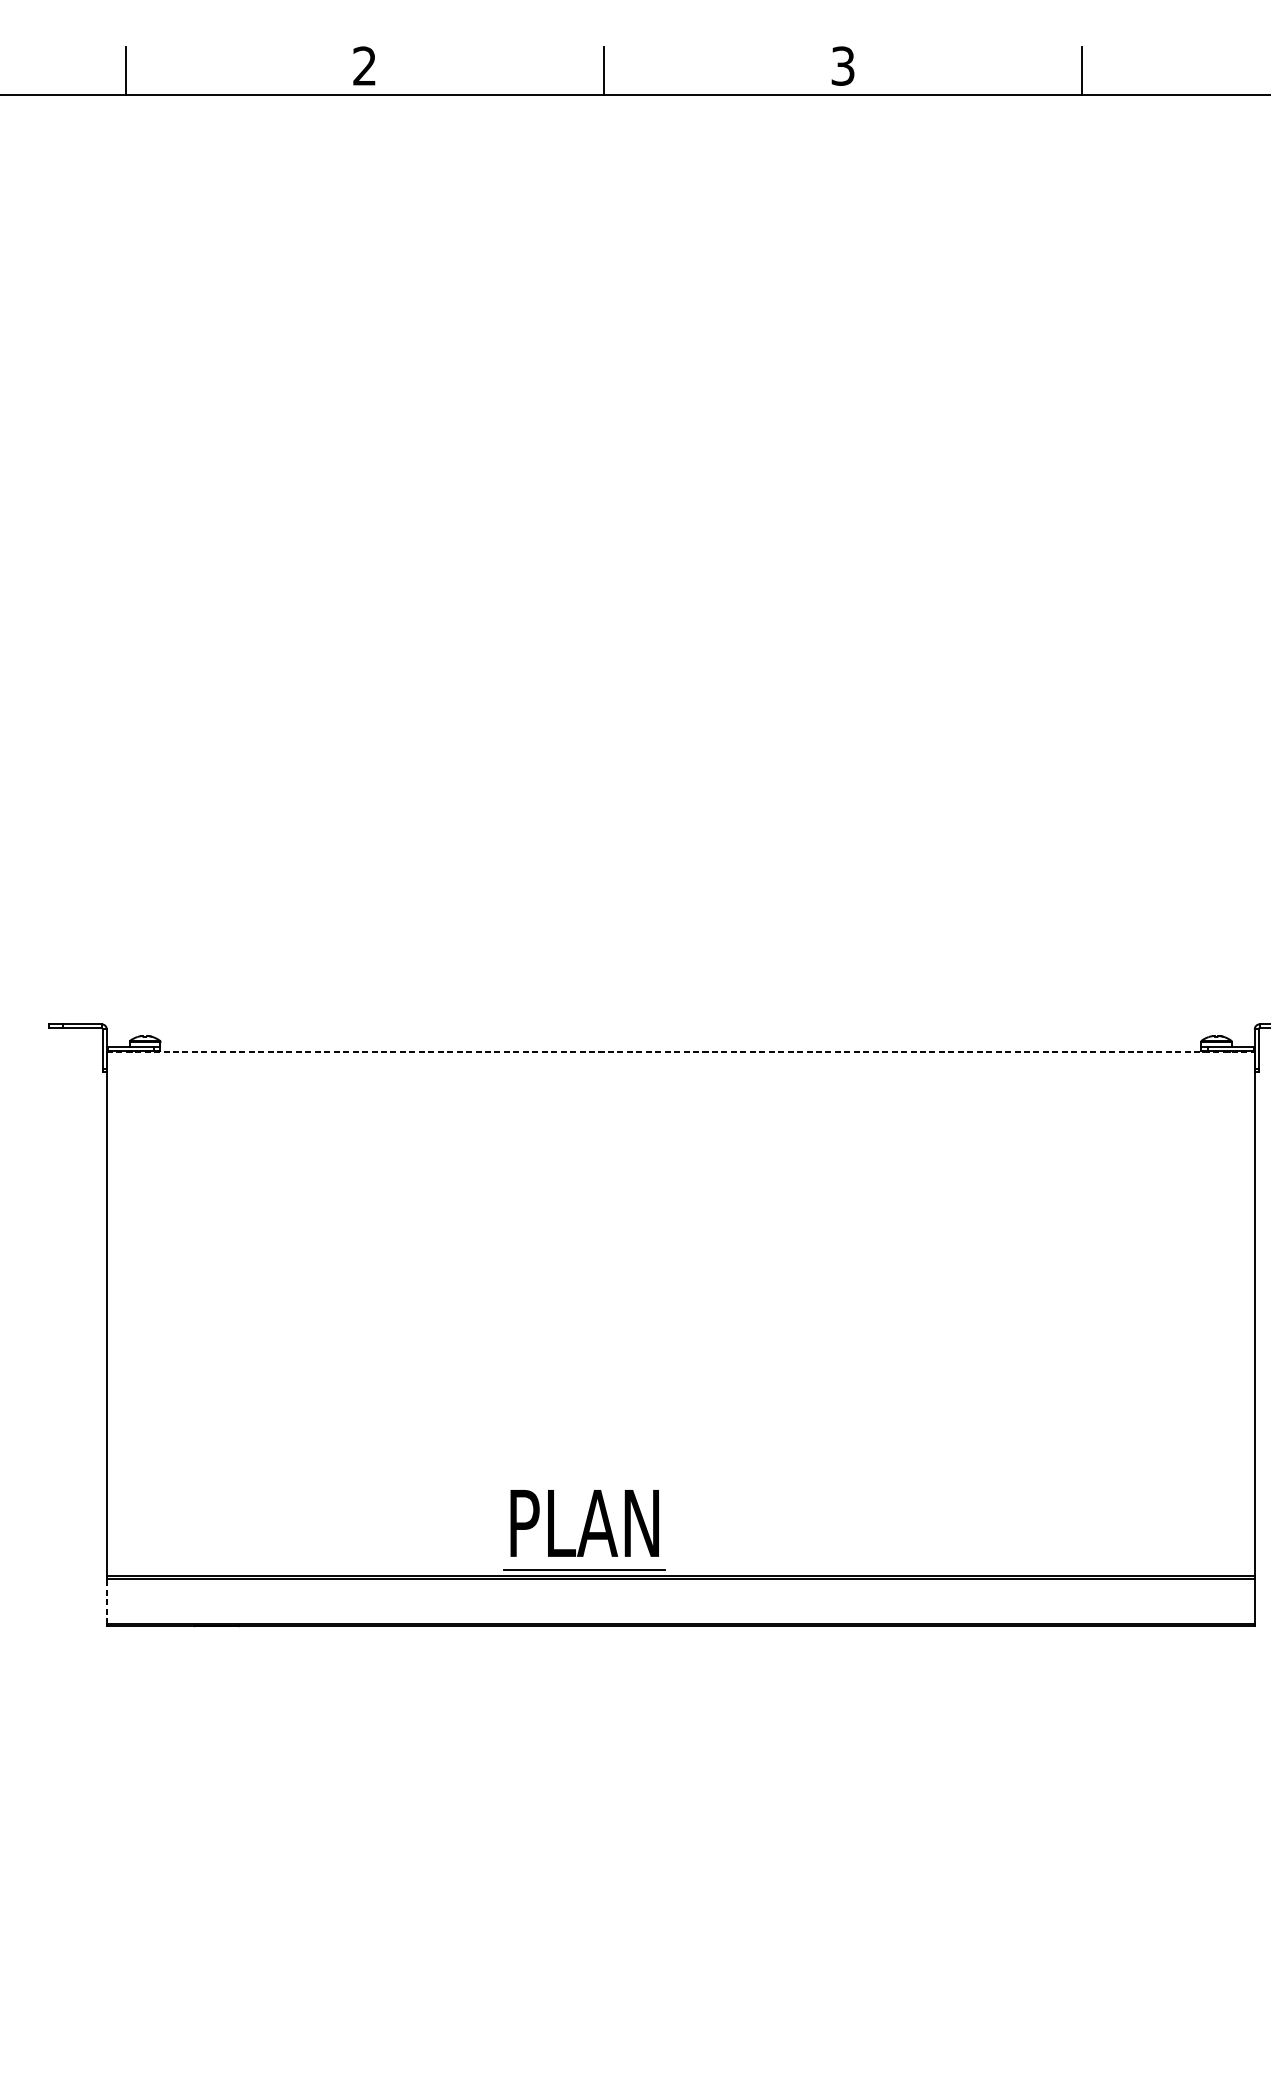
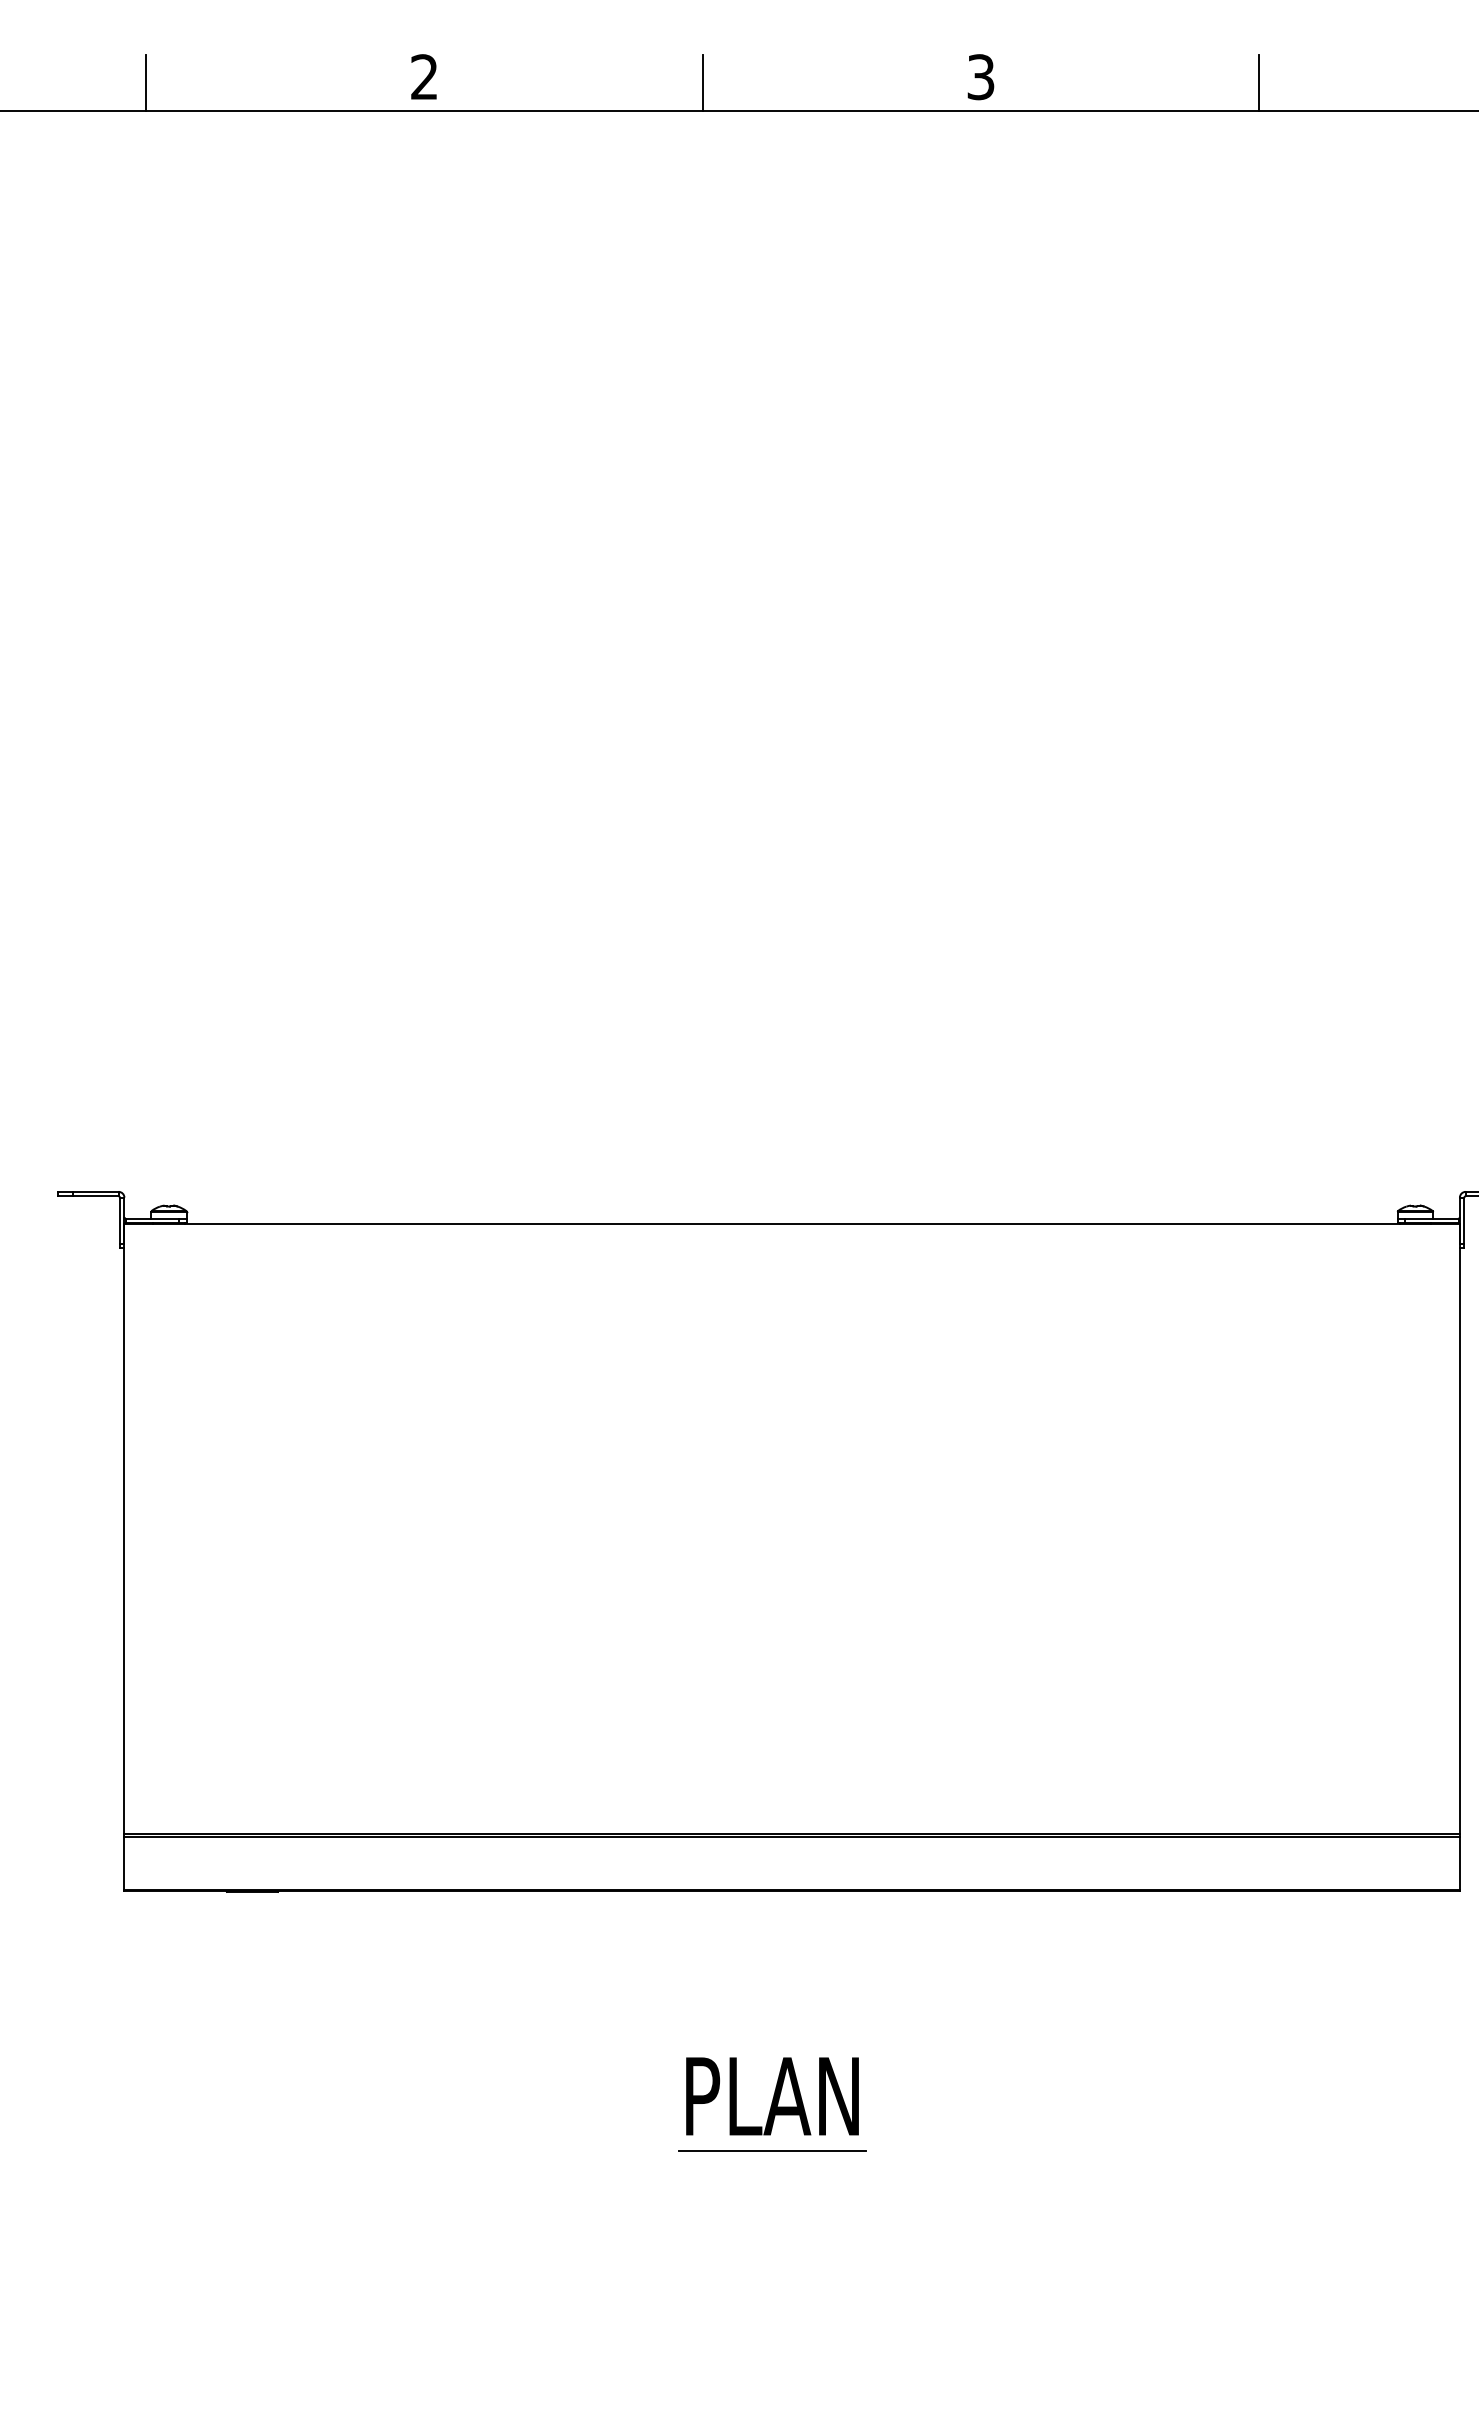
line: (681, 1051) -> (792, 1223), dashed -> solid
part: (584, 1530) -> (772, 2104), moved
line: (106, 1600) -> (124, 1862), dashed -> solid

